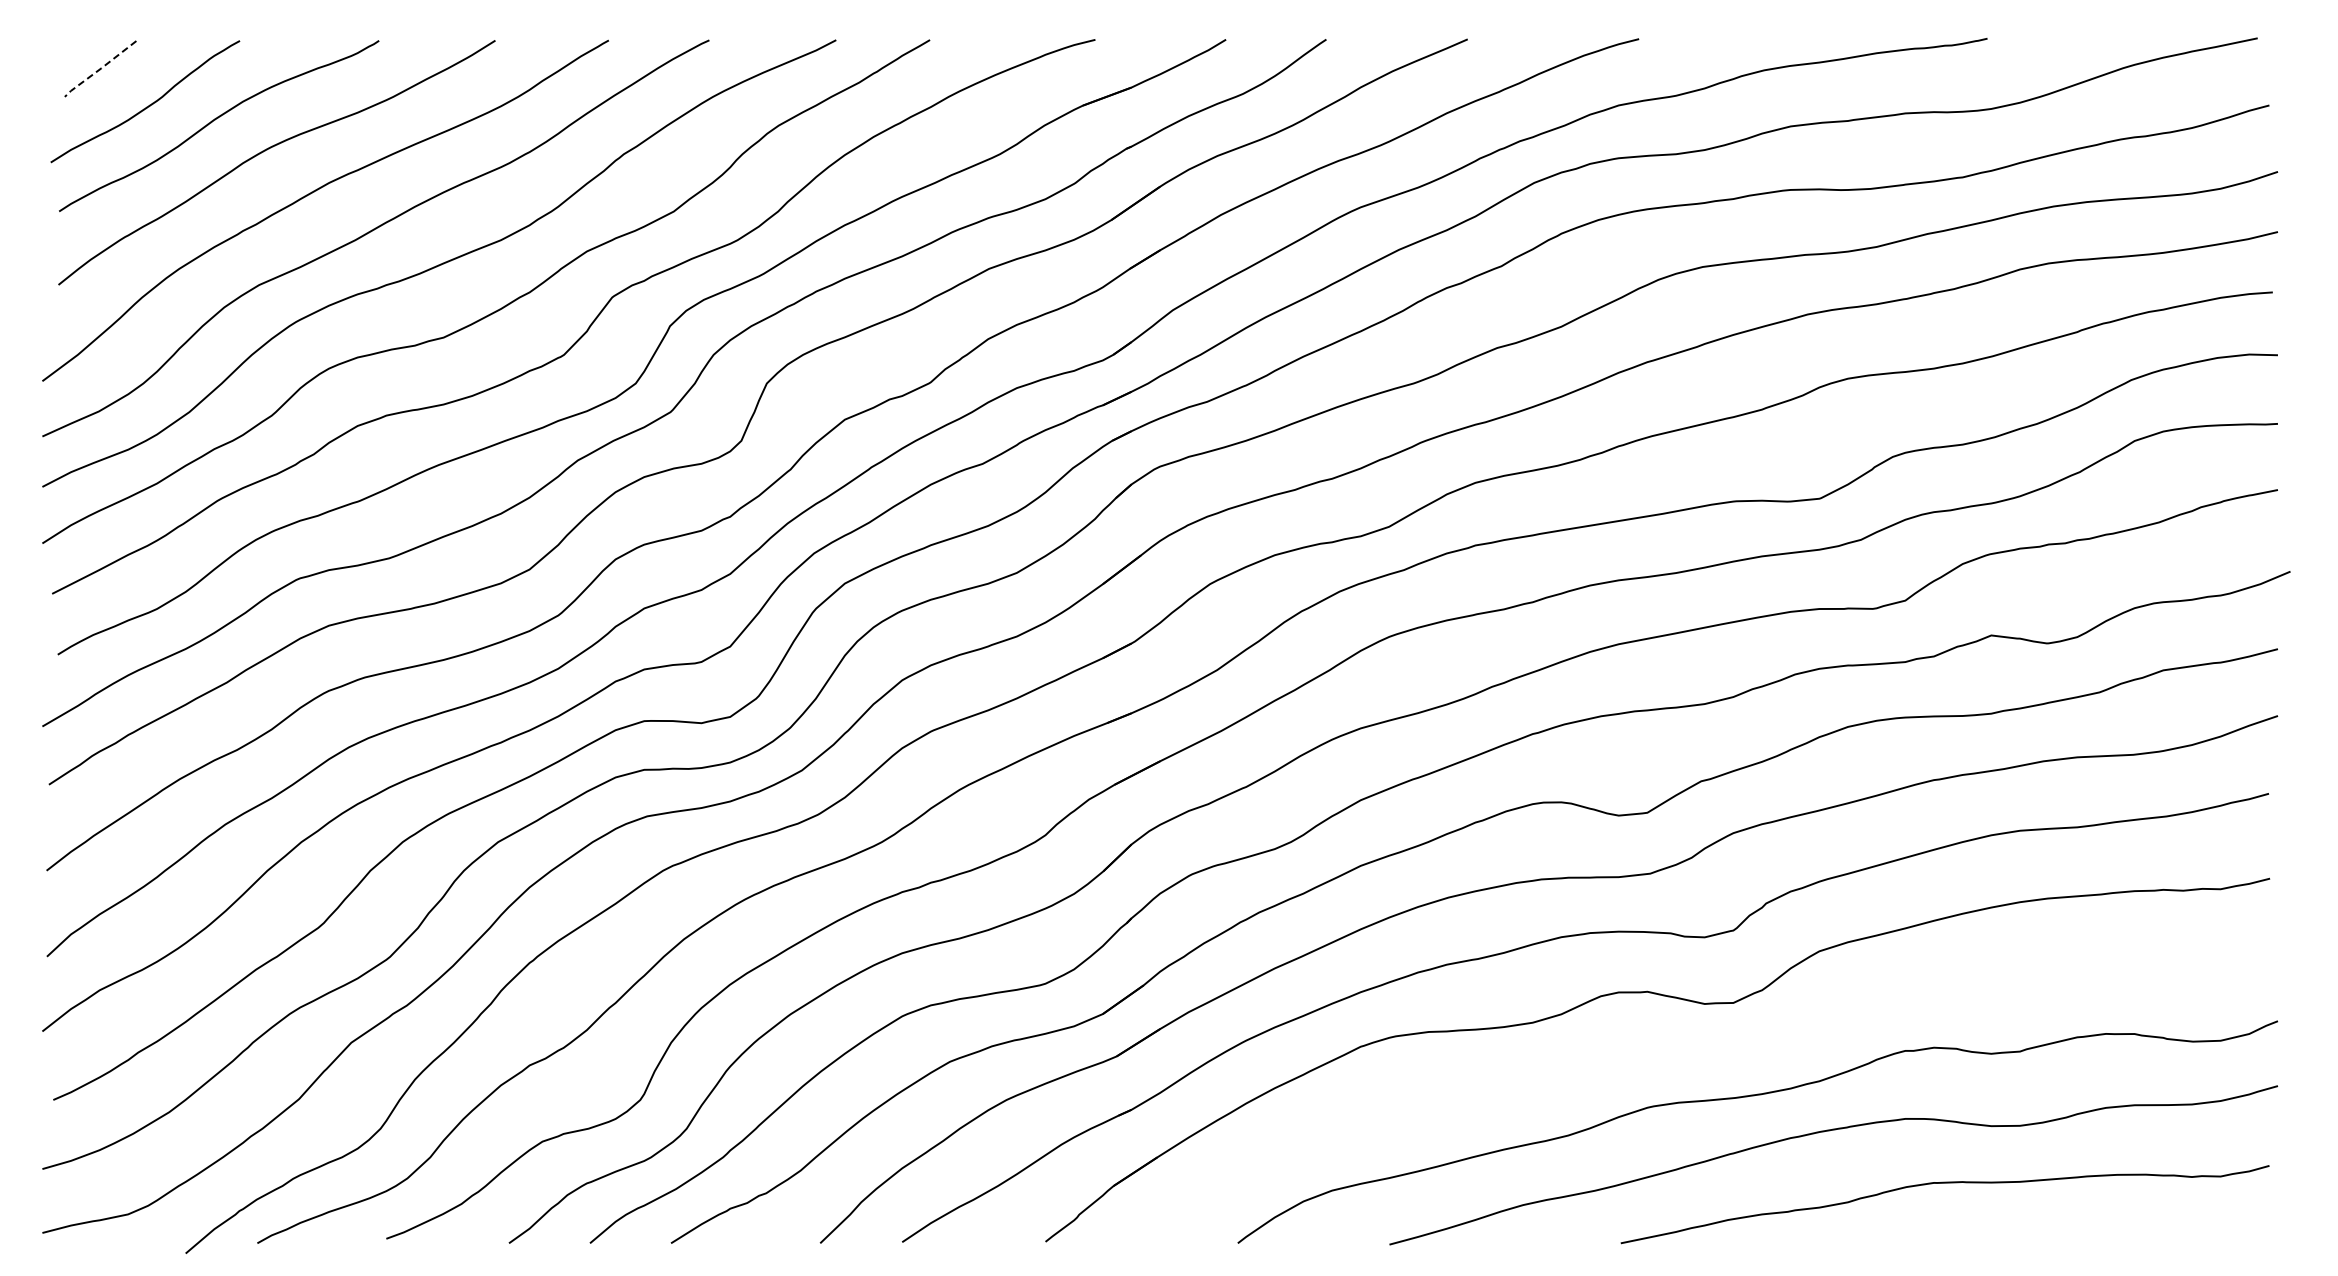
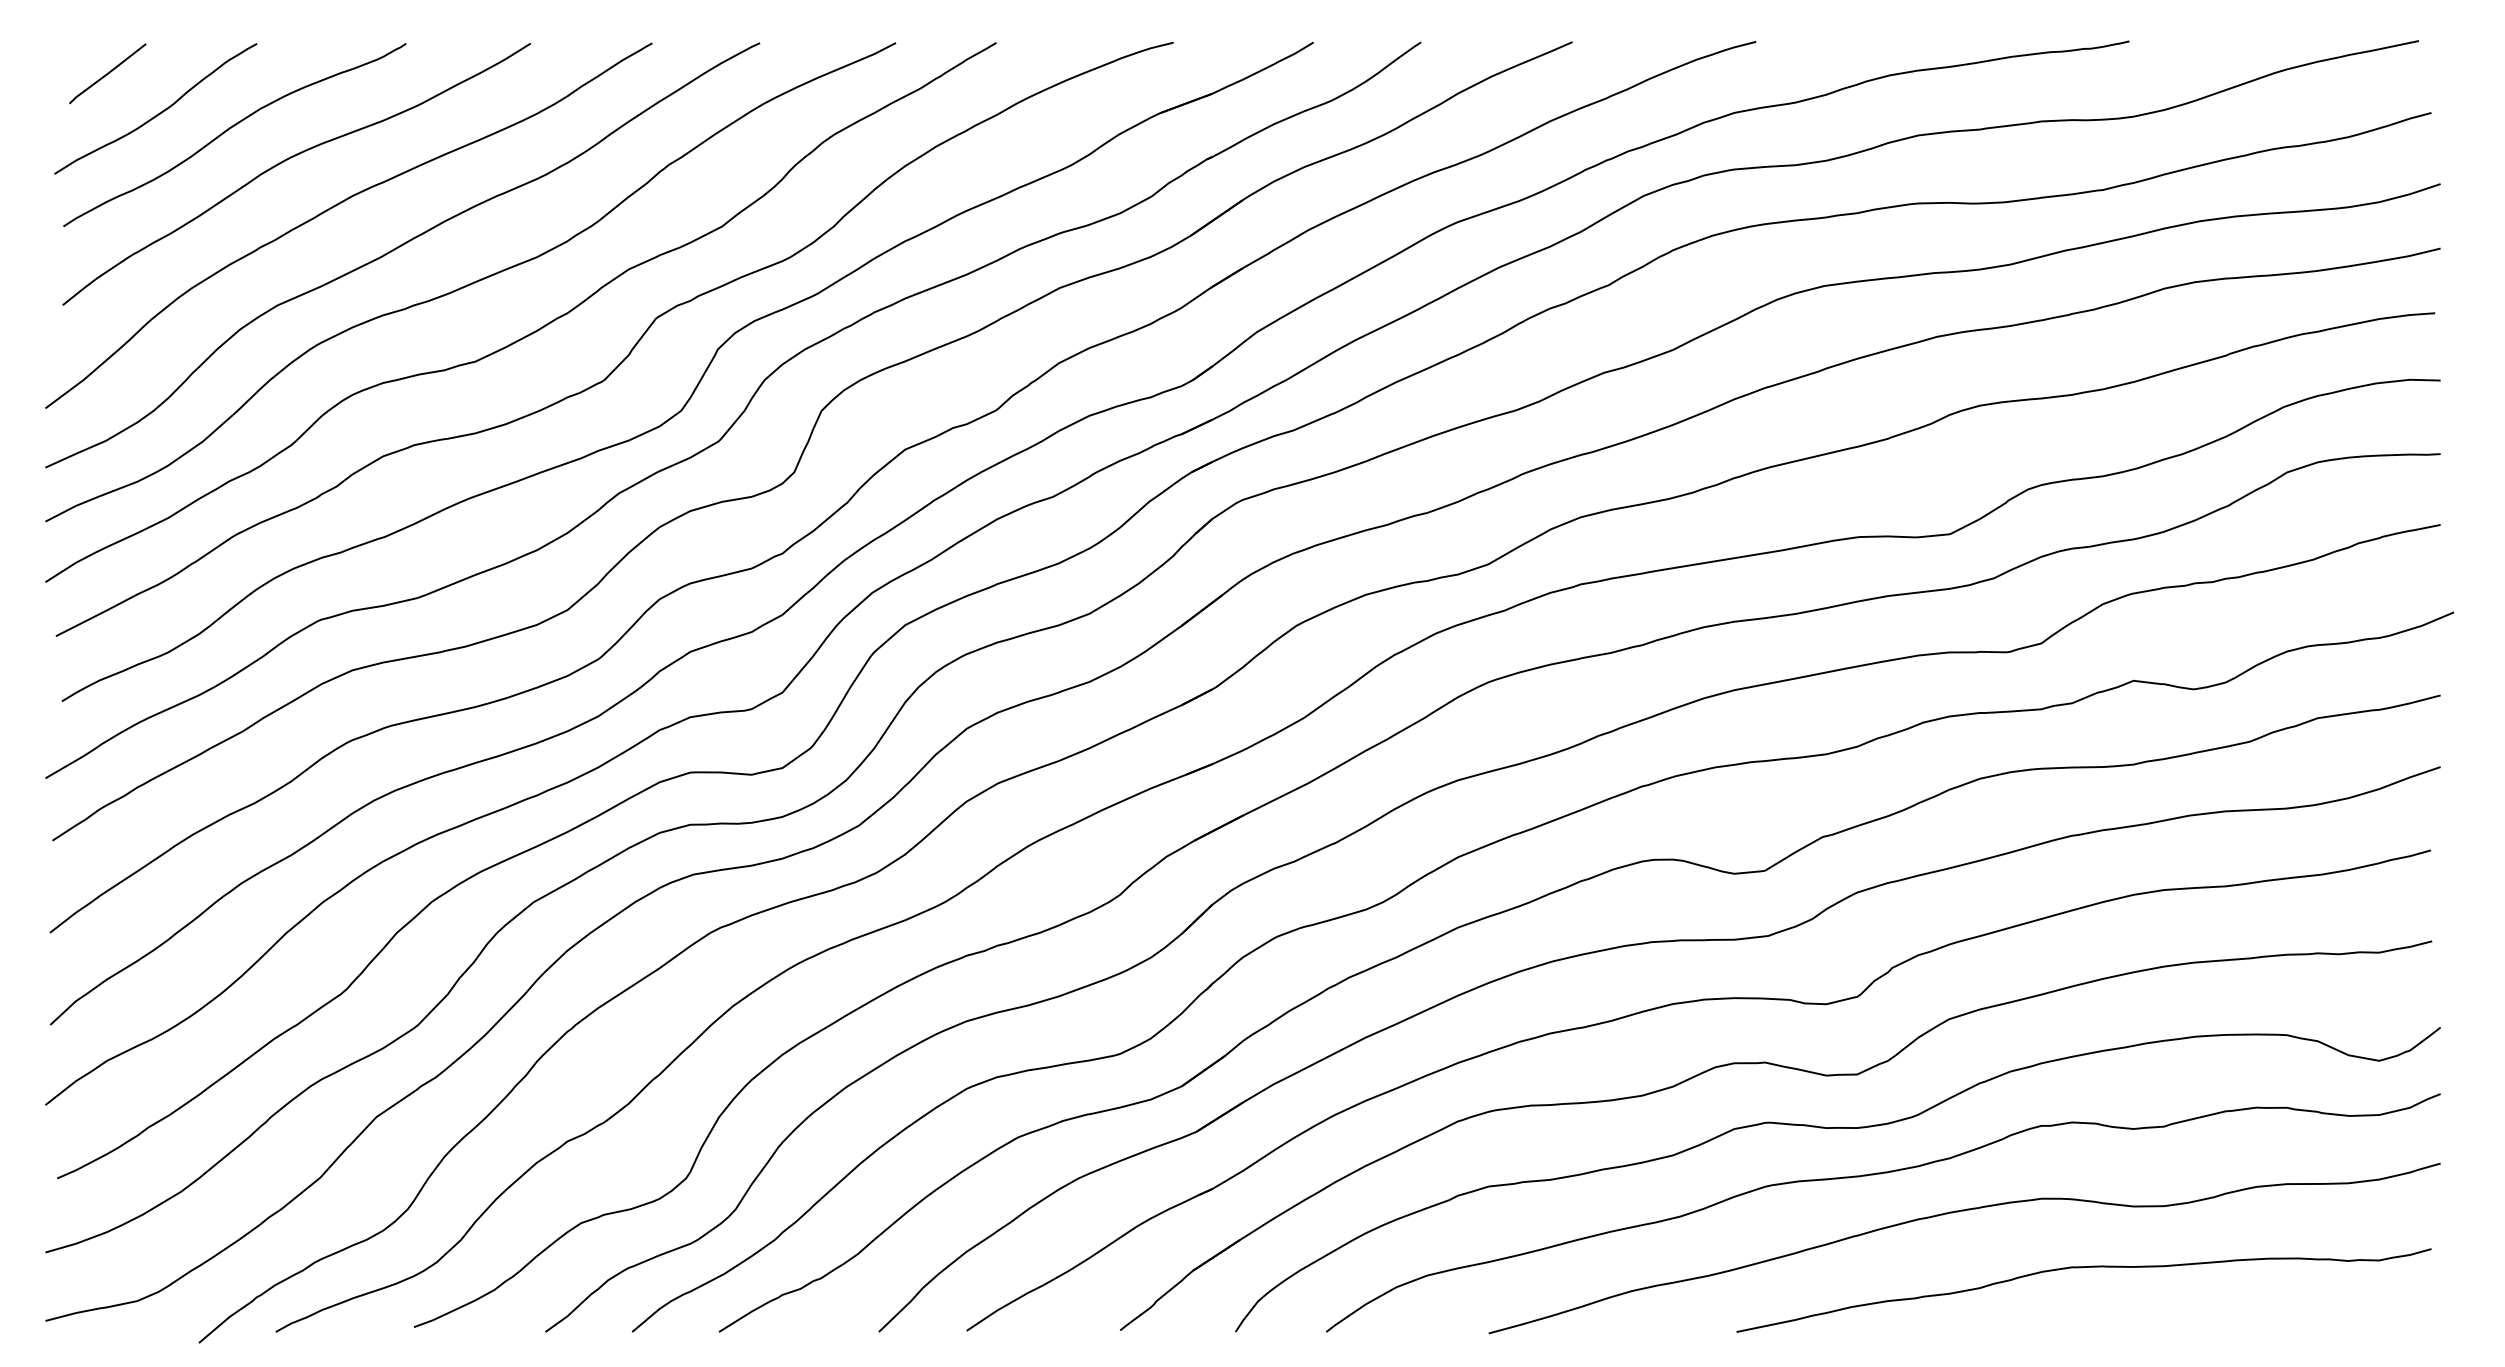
line: (100, 68) -> (107, 73), dashed -> solid
curve: (1715, 1053) -> (1838, 1128), added

